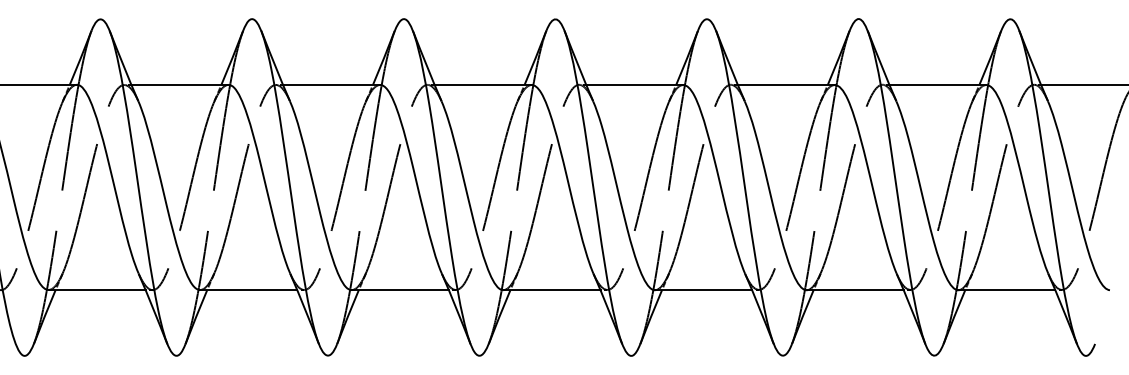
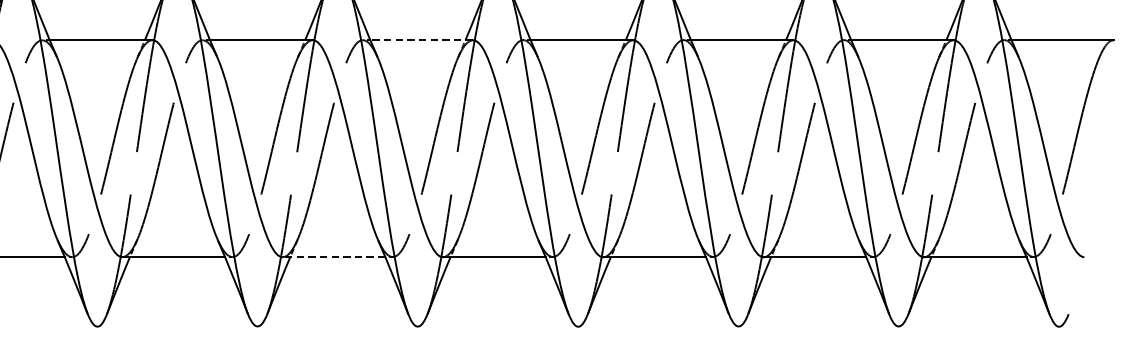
line: (482, 84) -> (420, 39), solid -> dashed
line: (399, 290) -> (333, 257), solid -> dashed

